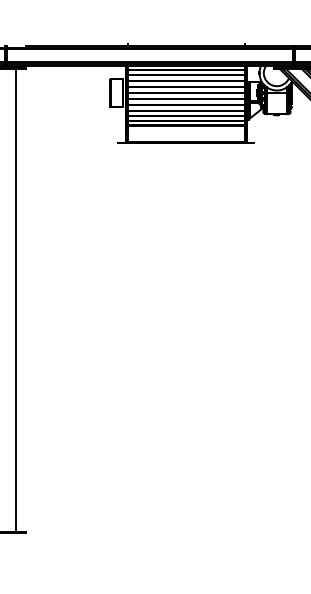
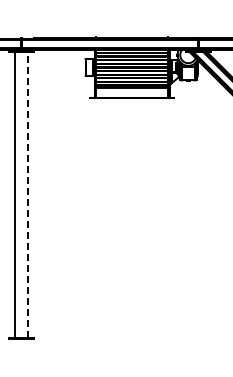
line: (16, 300) -> (27, 195), solid -> dashed

